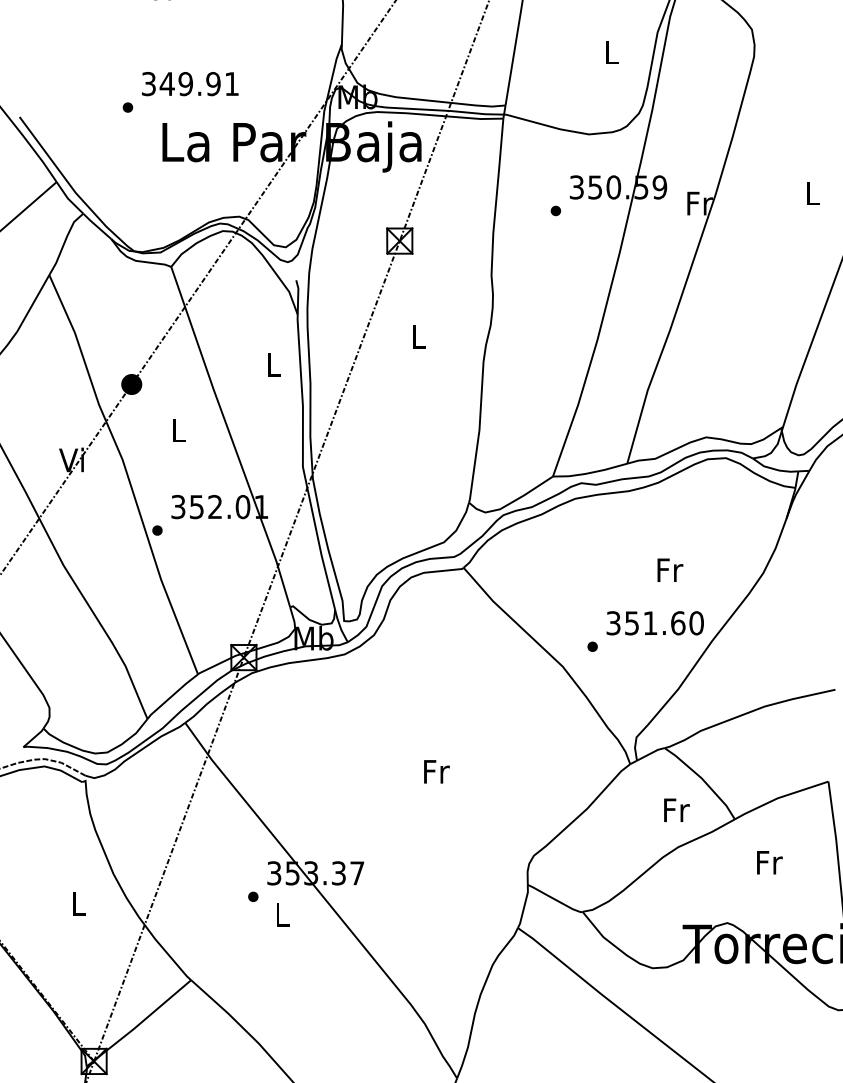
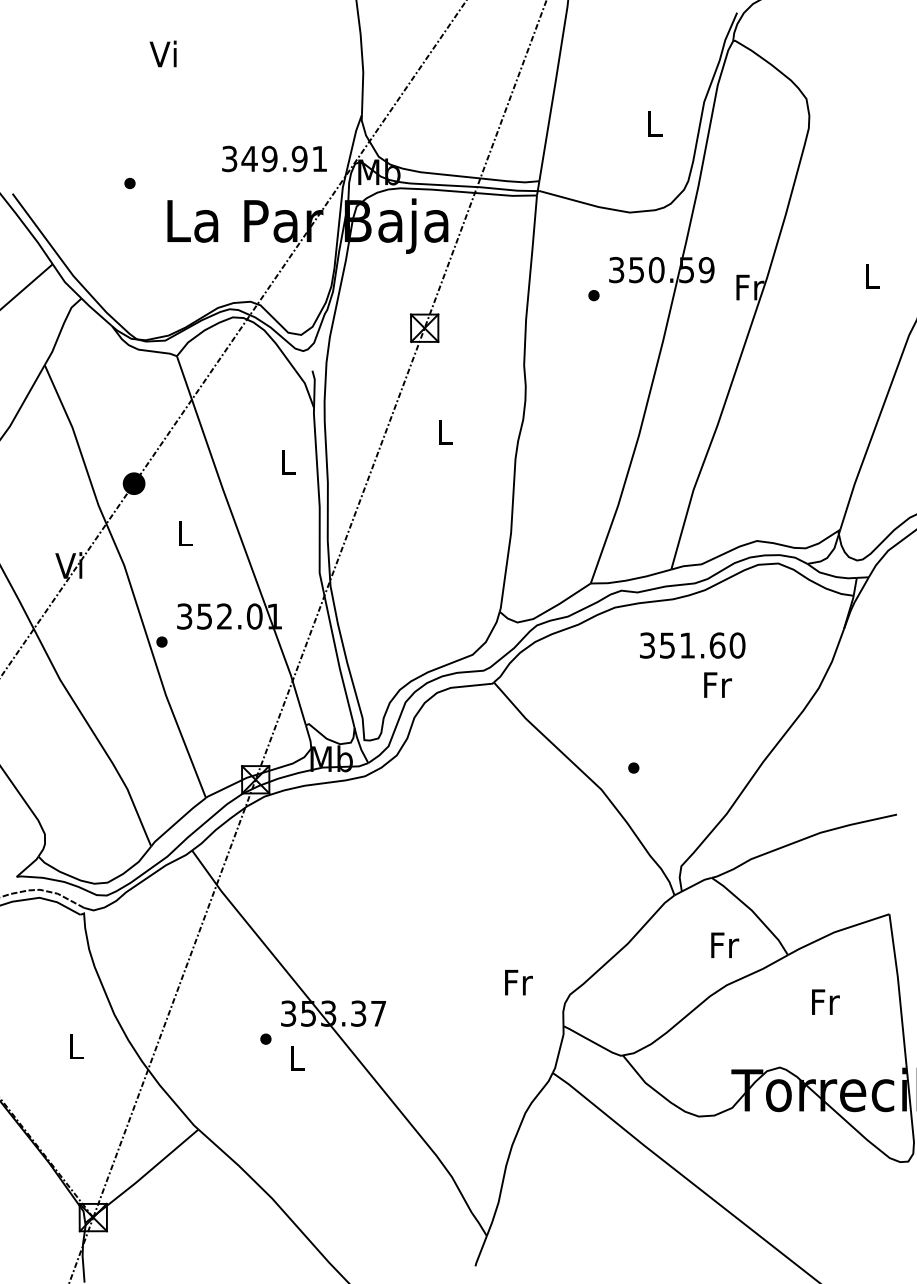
text: (190, 83) -> (274, 158), moved
text: (655, 623) -> (692, 645), moved
text: (436, 771) -> (518, 982), moved

